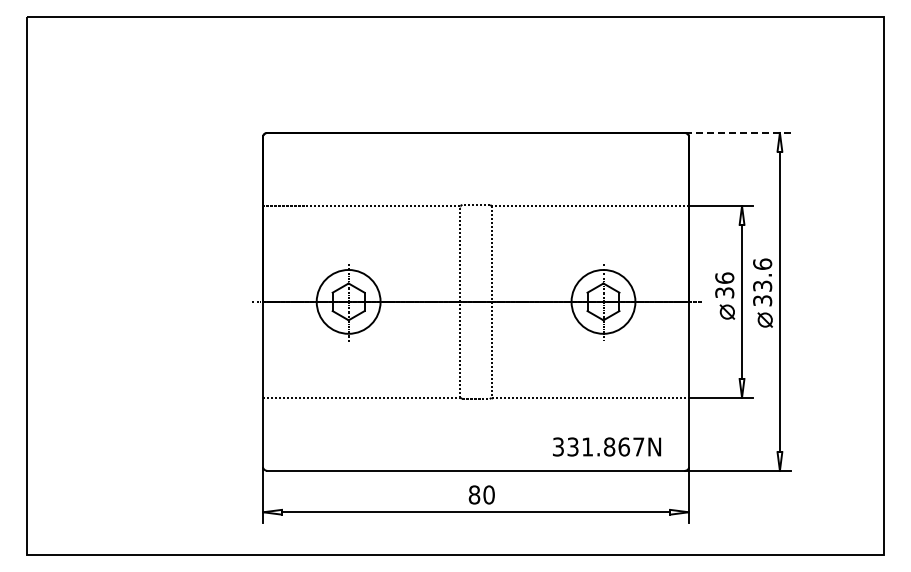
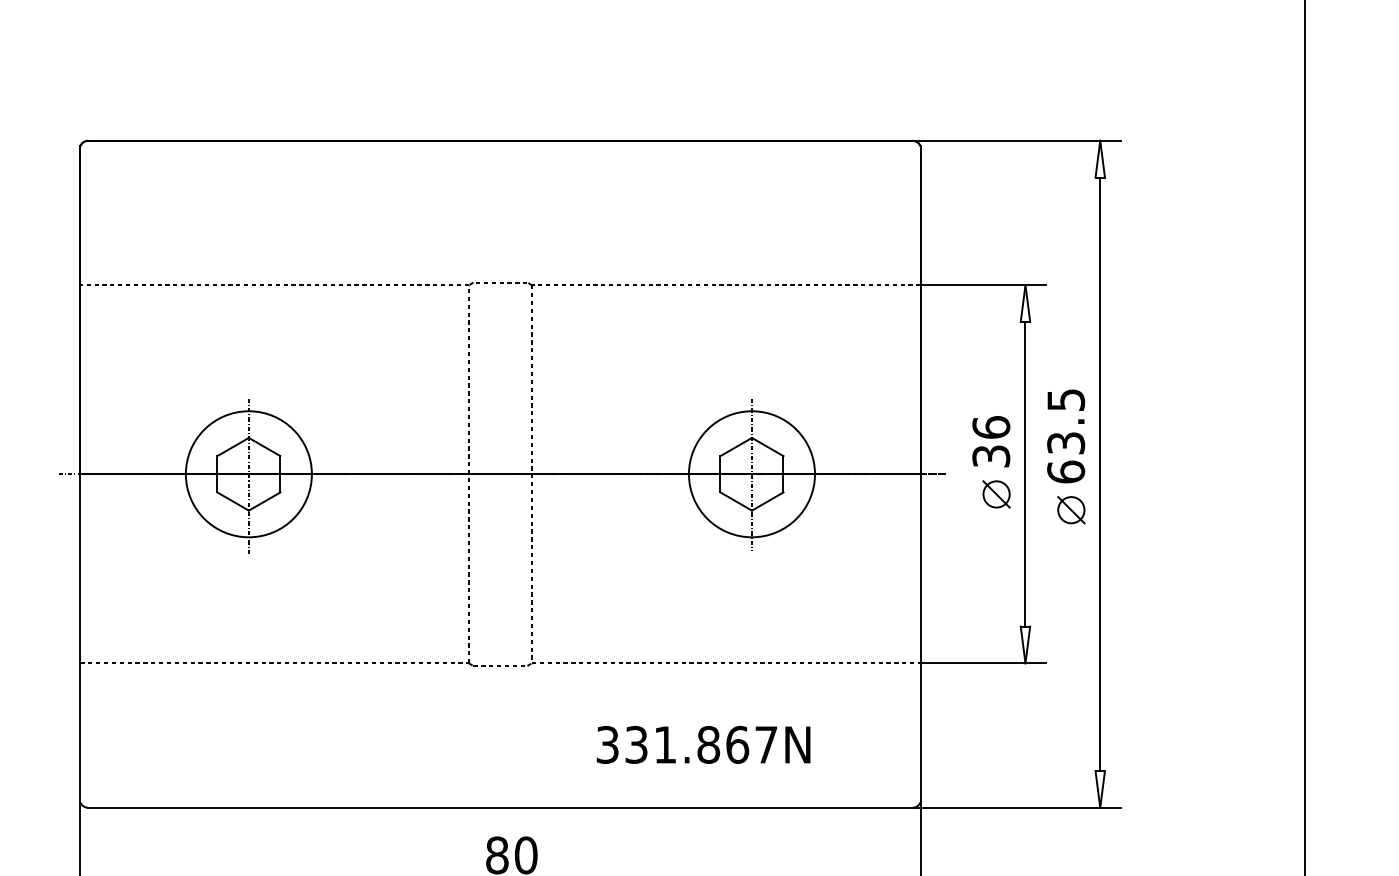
line: (737, 132) -> (1016, 139), dashed -> solid
text: (762, 282) -> (1065, 435), 33.6 -> 63.5
text: (607, 446) -> (704, 743), moved

